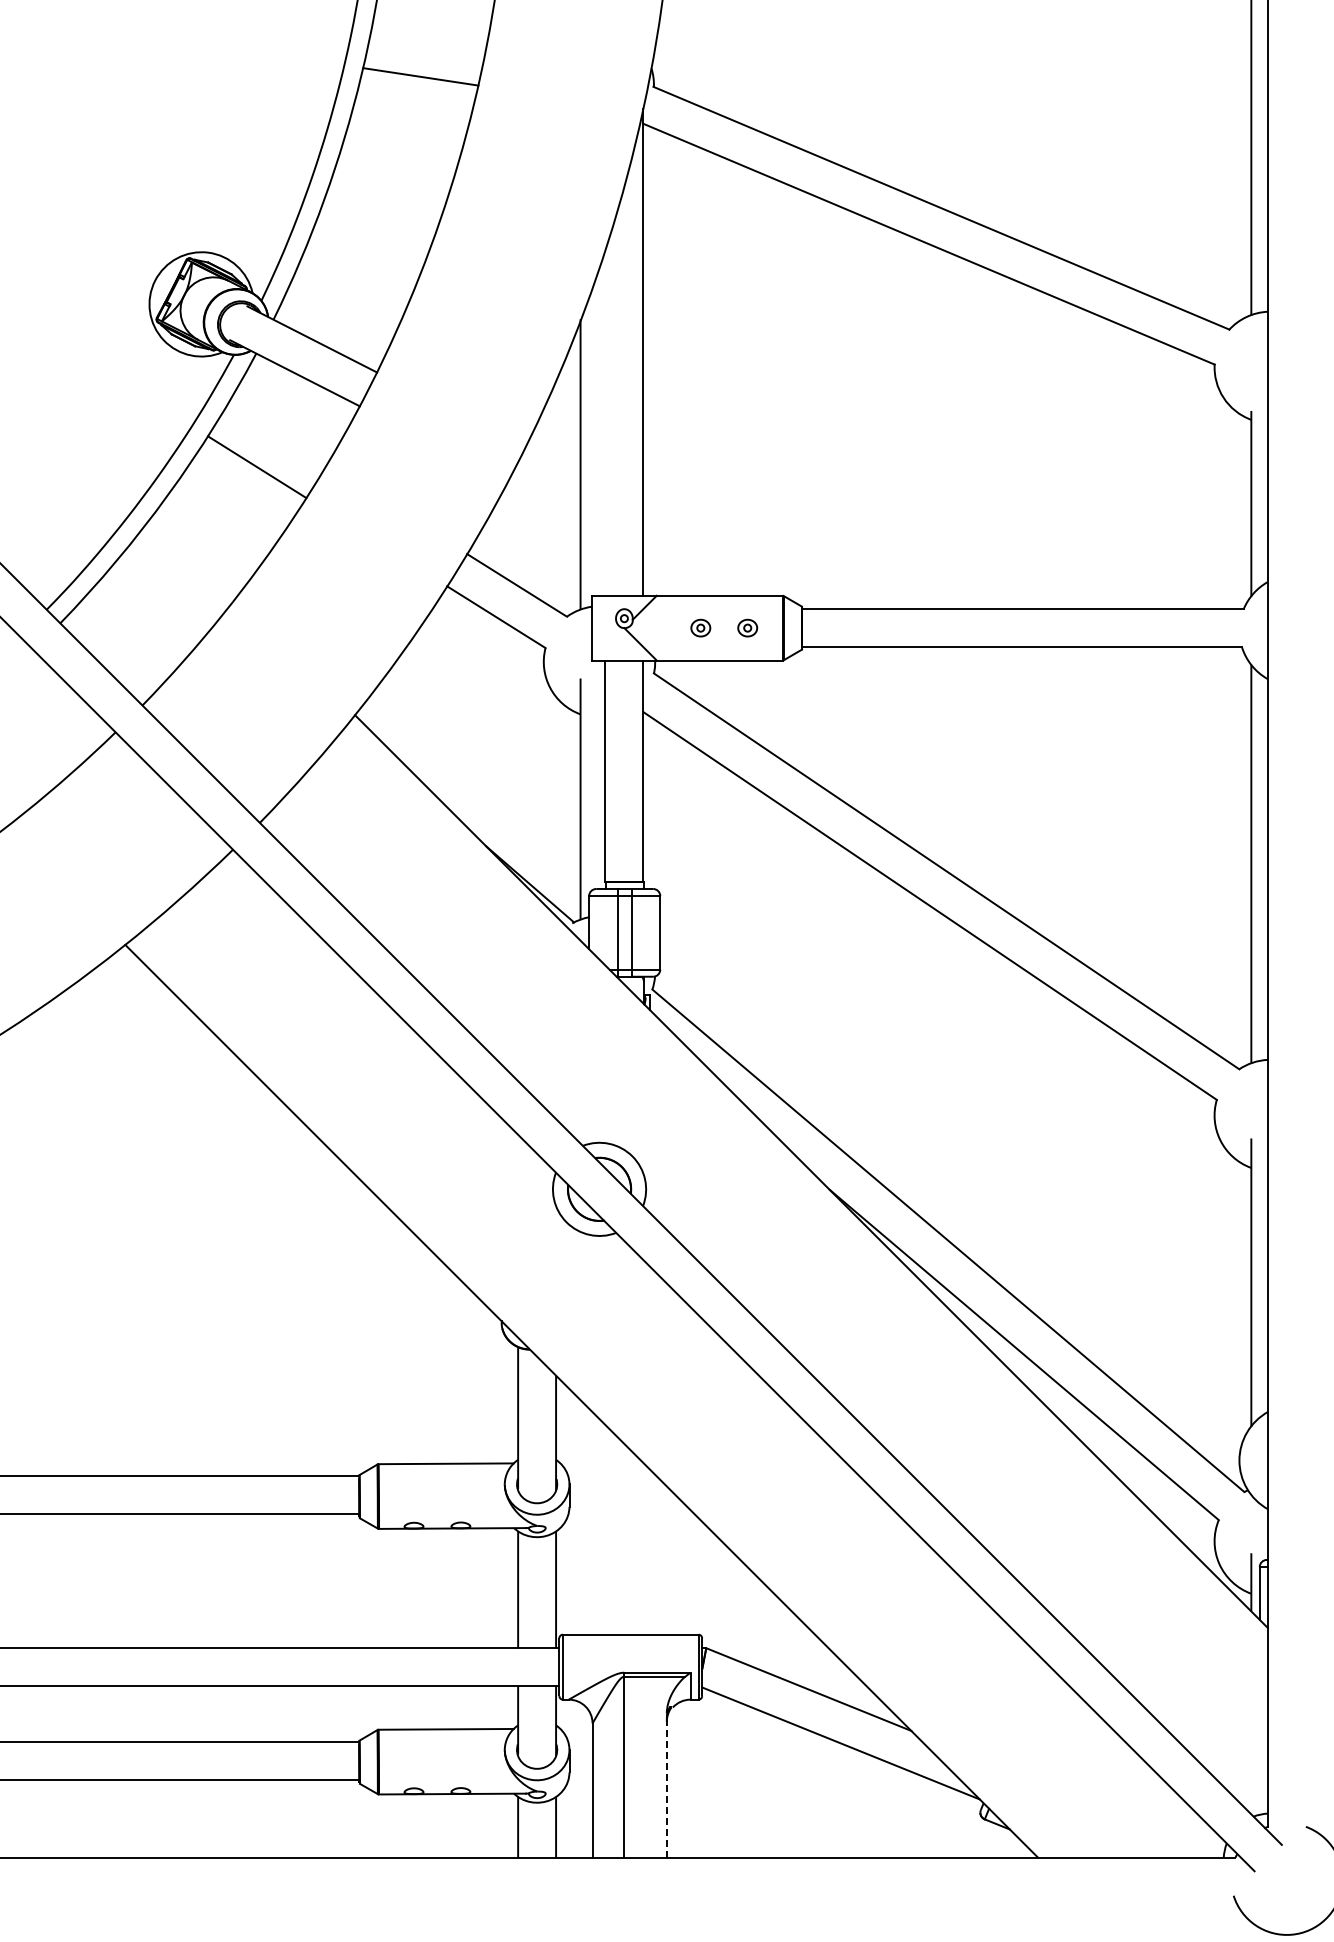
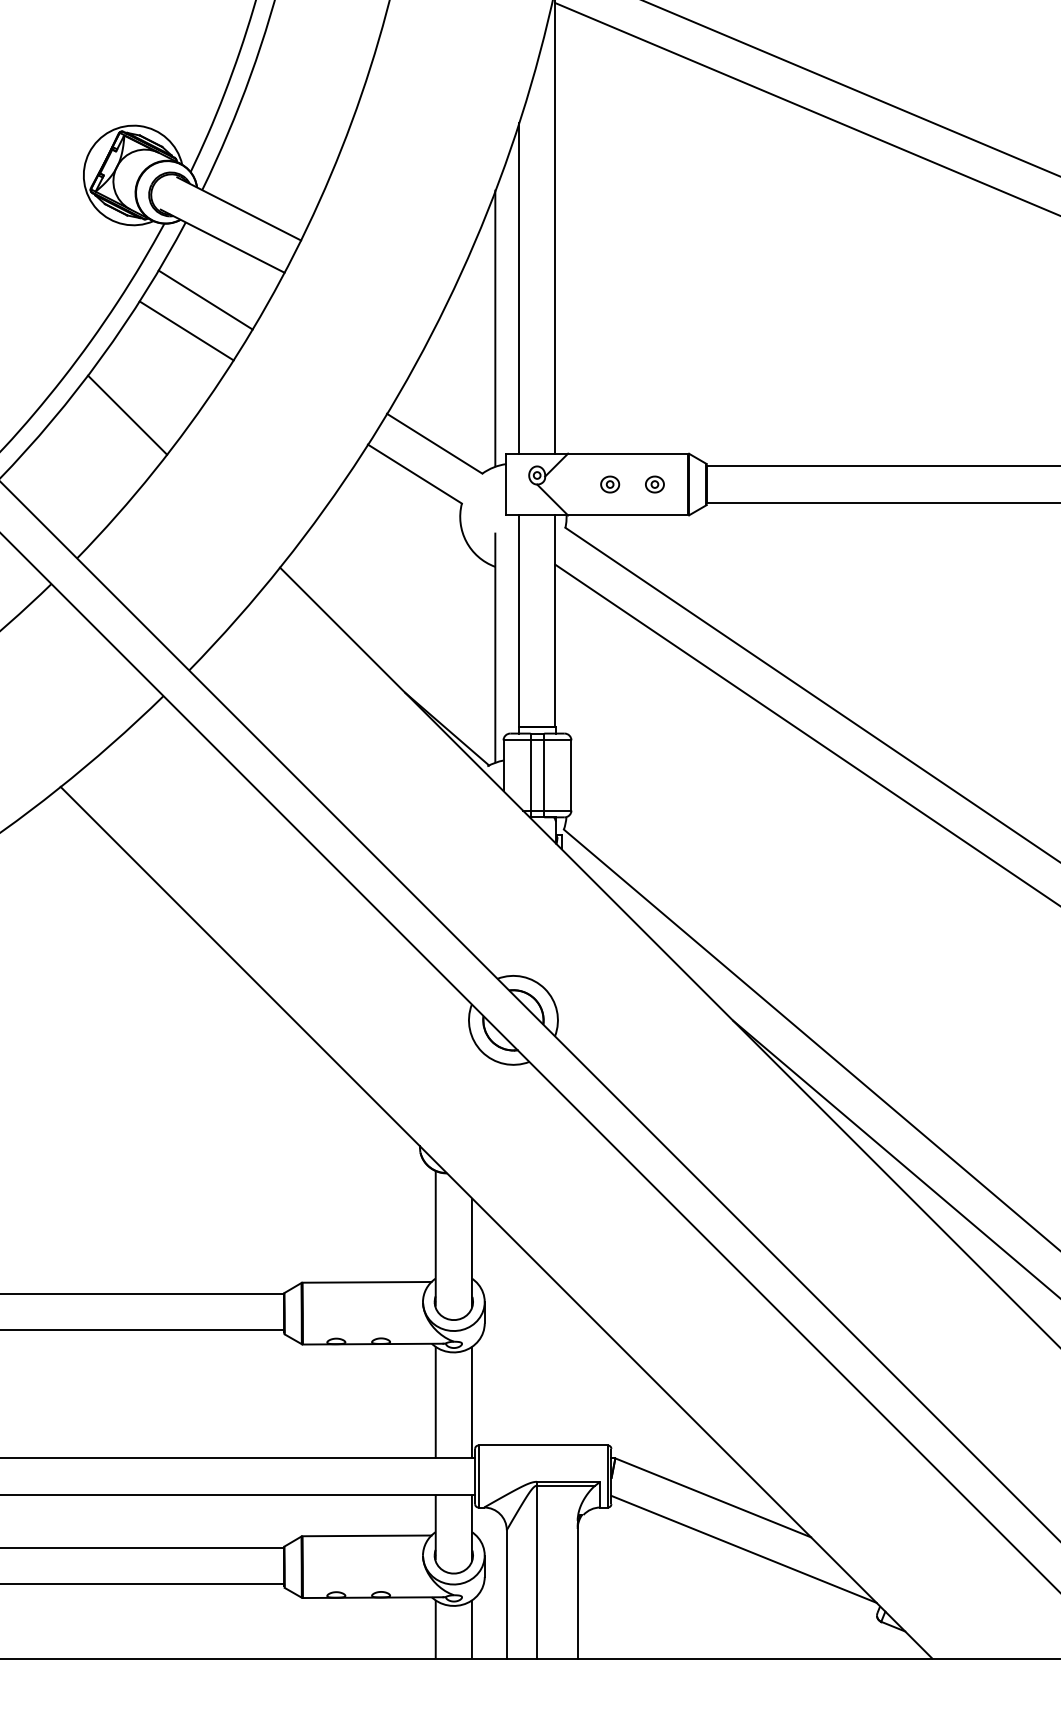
line: (605, 422) -> (519, 288), added
line: (276, 434) -> (205, 299), added
line: (194, 555) -> (126, 415), added
line: (666, 1785) -> (577, 1589), dashed -> solid

